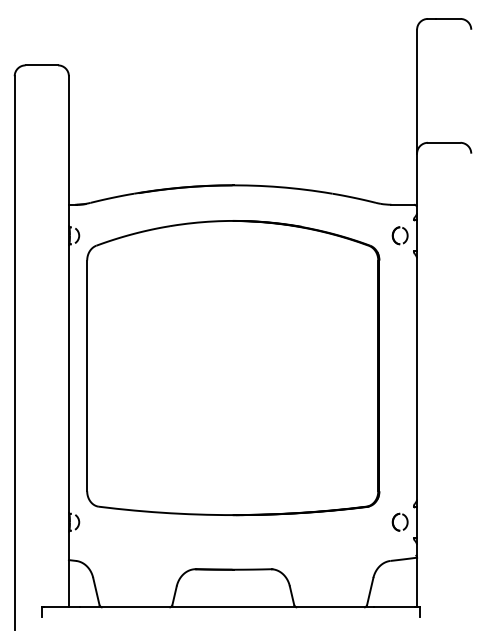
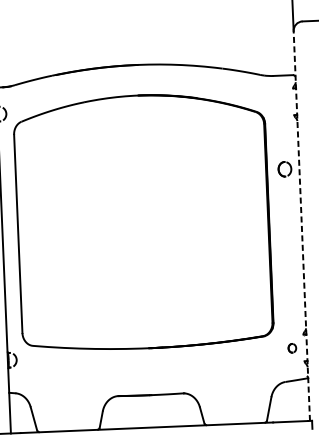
part: (399, 235) -> (284, 169), moved
line: (417, 380) -> (302, 225), solid -> dashed
part: (399, 521) -> (291, 347), size x0.6

